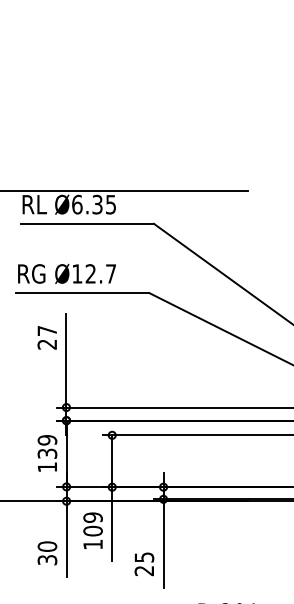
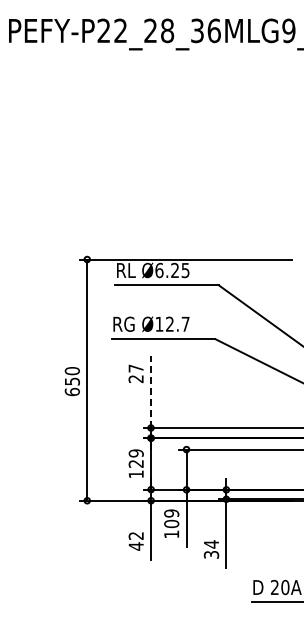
text: (96, 204) -> (174, 270), Ø6.35 -> Ø6.25
line: (67, 360) -> (151, 391), solid -> dashed
text: (47, 453) -> (136, 463), 139 -> 129
text: (46, 552) -> (135, 540), 30 -> 42
text: (144, 564) -> (211, 549), 25 -> 34

